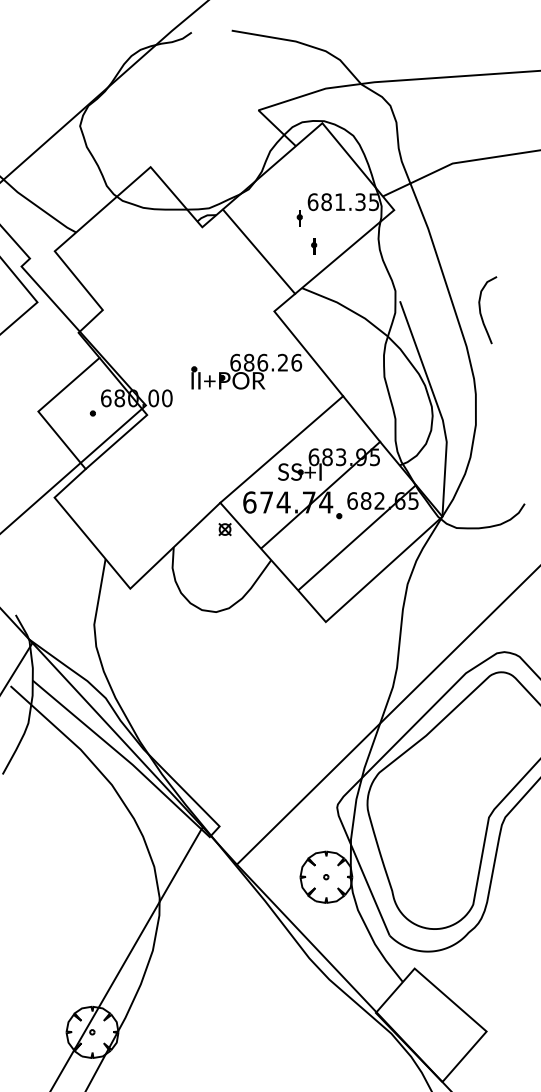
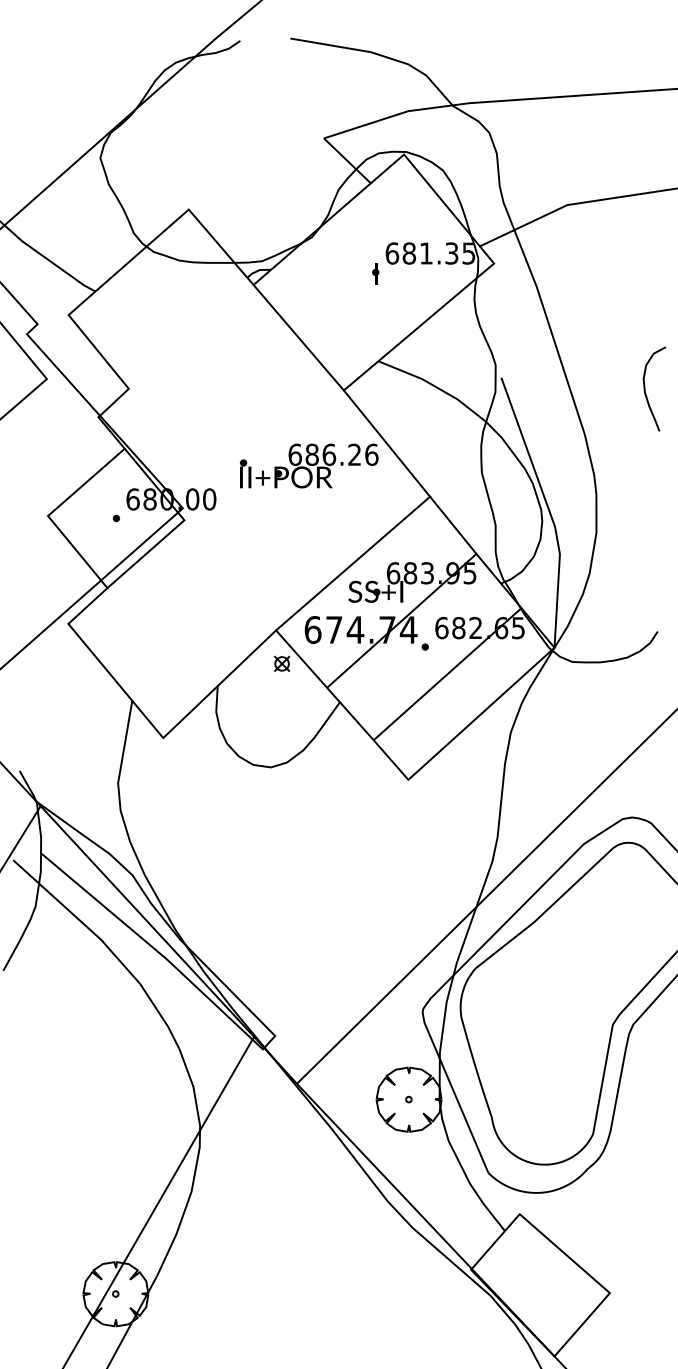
part: (313, 246) -> (393, 308), removed
line: (258, 251) -> (298, 337), moved
curve: (480, 309) -> (645, 388), moved

